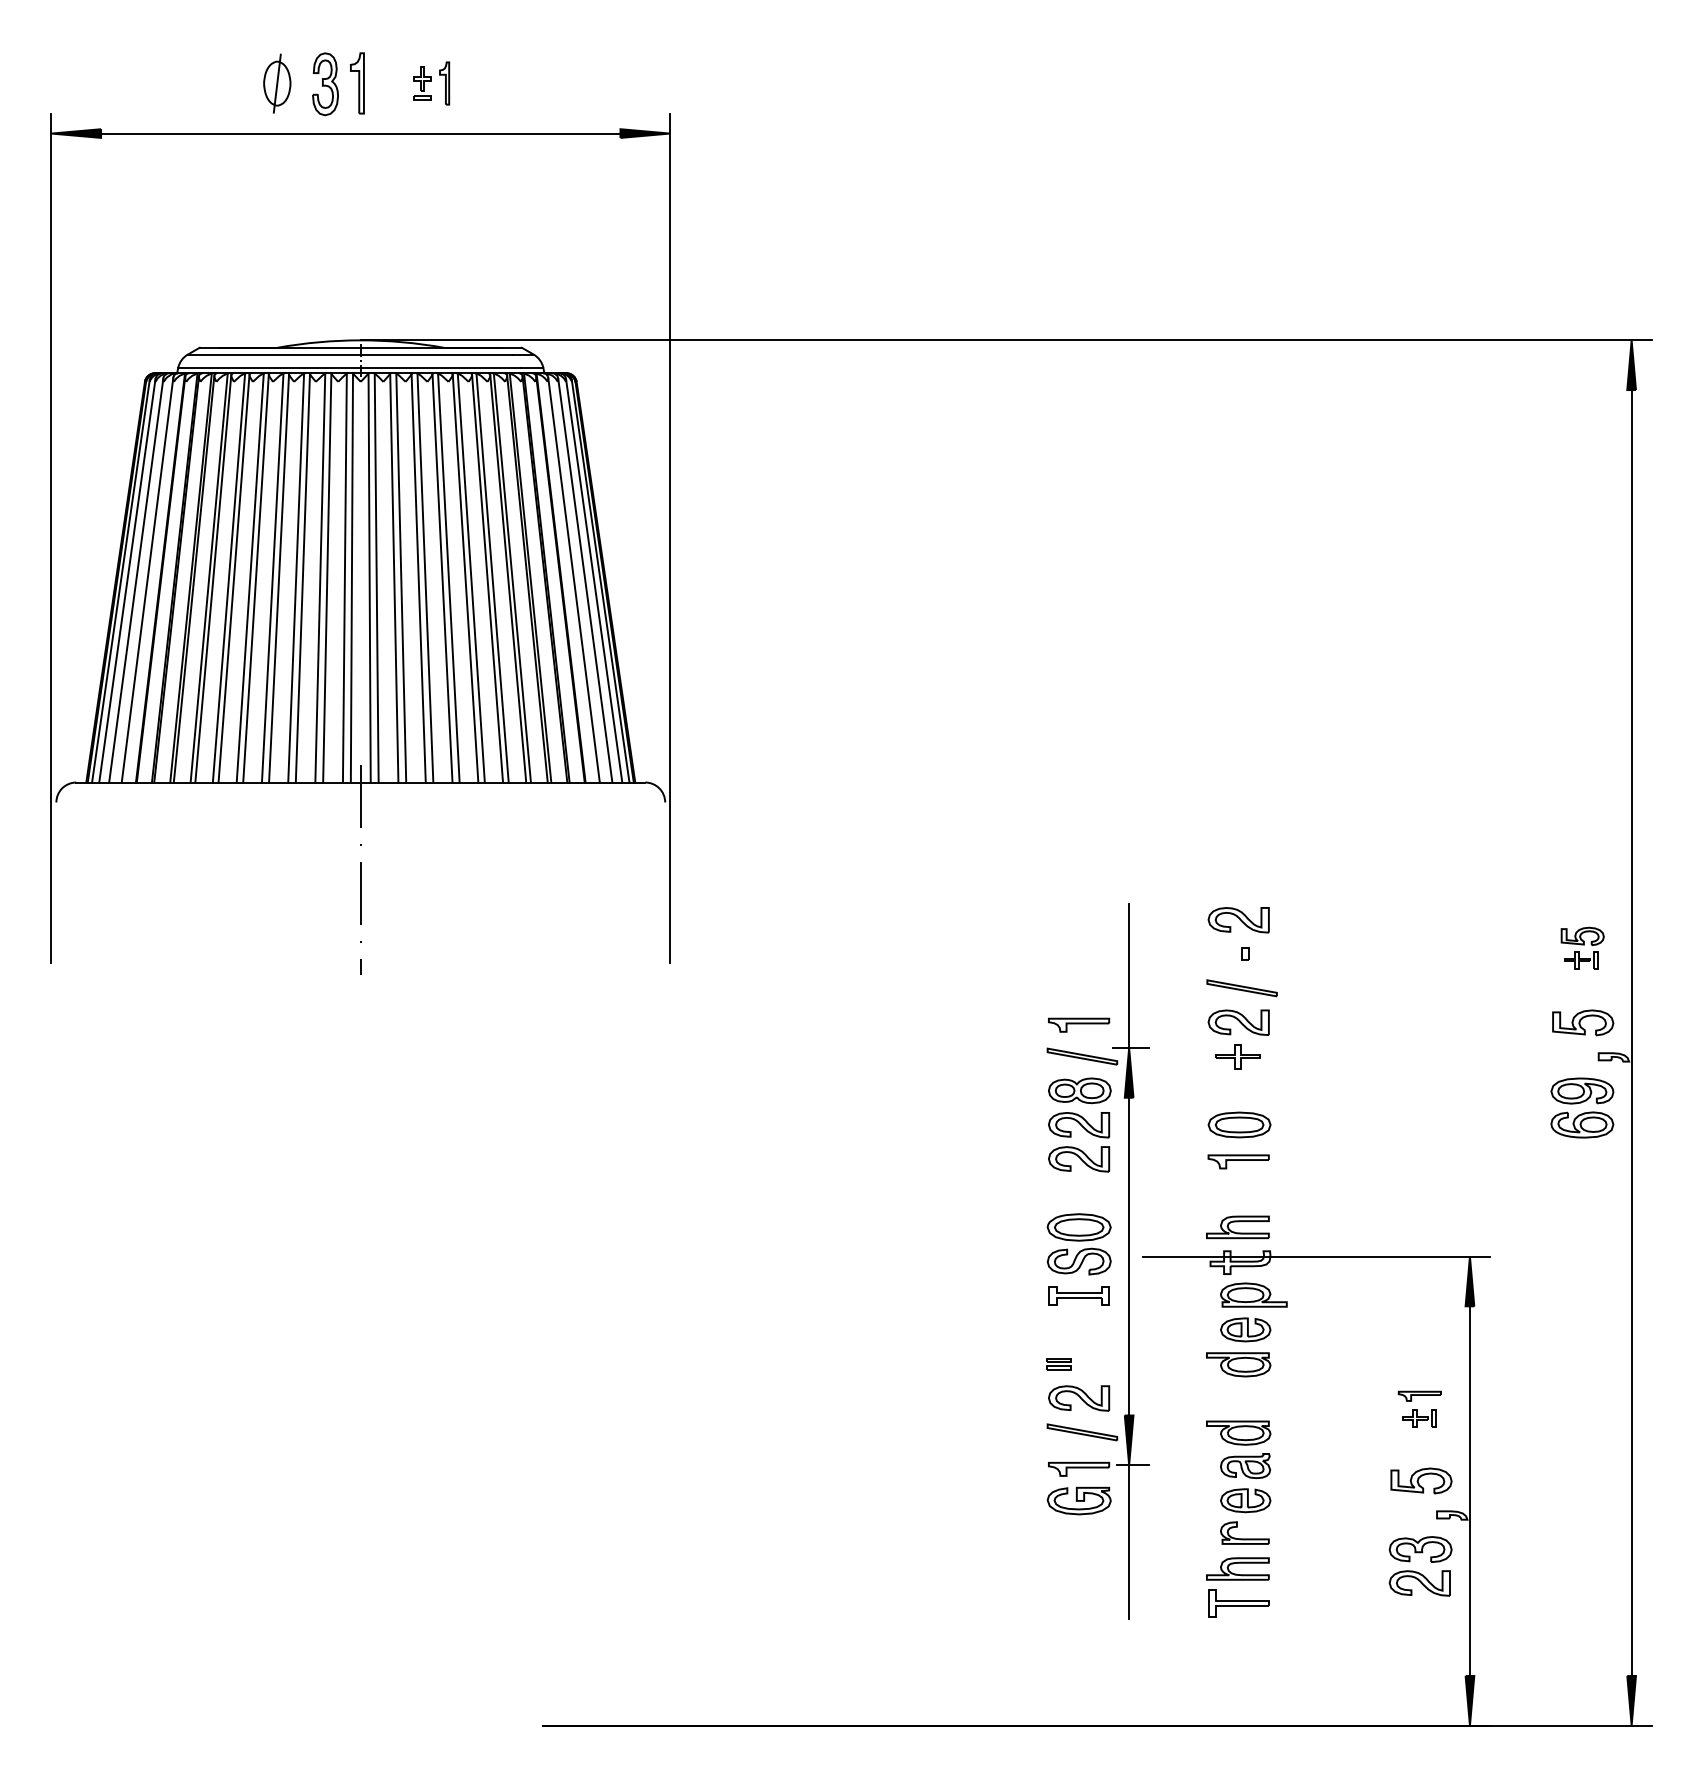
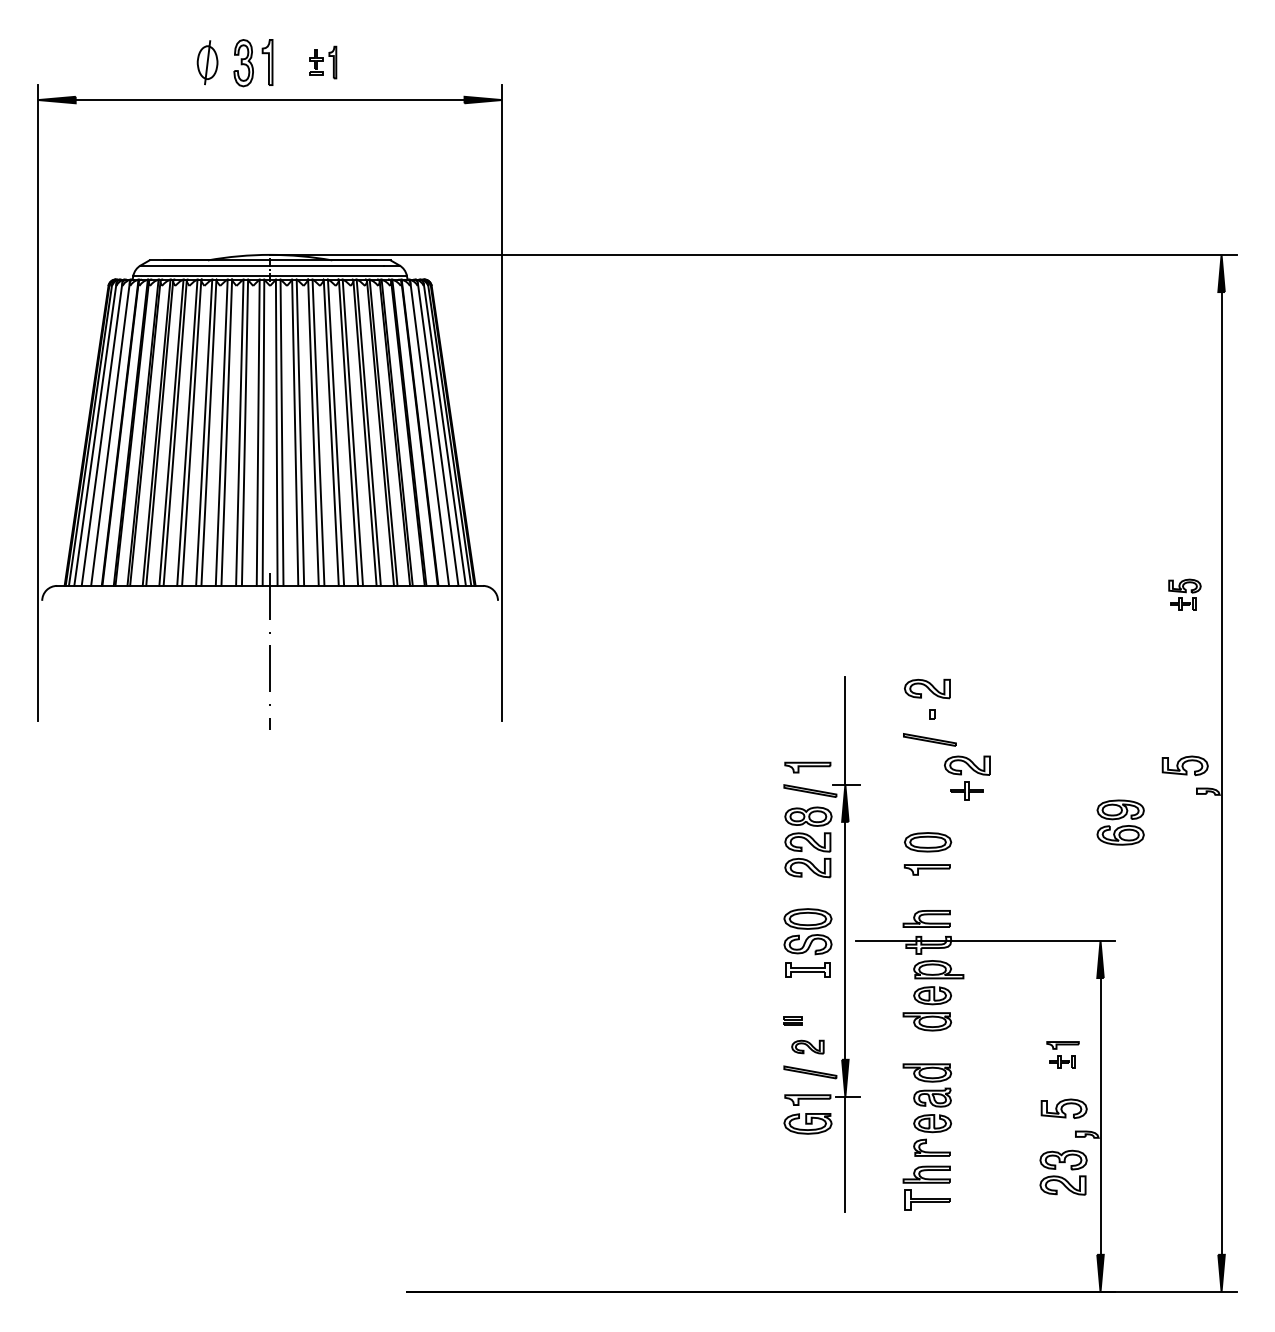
part: (1582, 947) -> (1184, 594), moved
part: (1238, 1038) -> (967, 777), moved
part: (1582, 1107) -> (1120, 822), moved
part: (1078, 1399) -> (807, 1047), size x0.7

